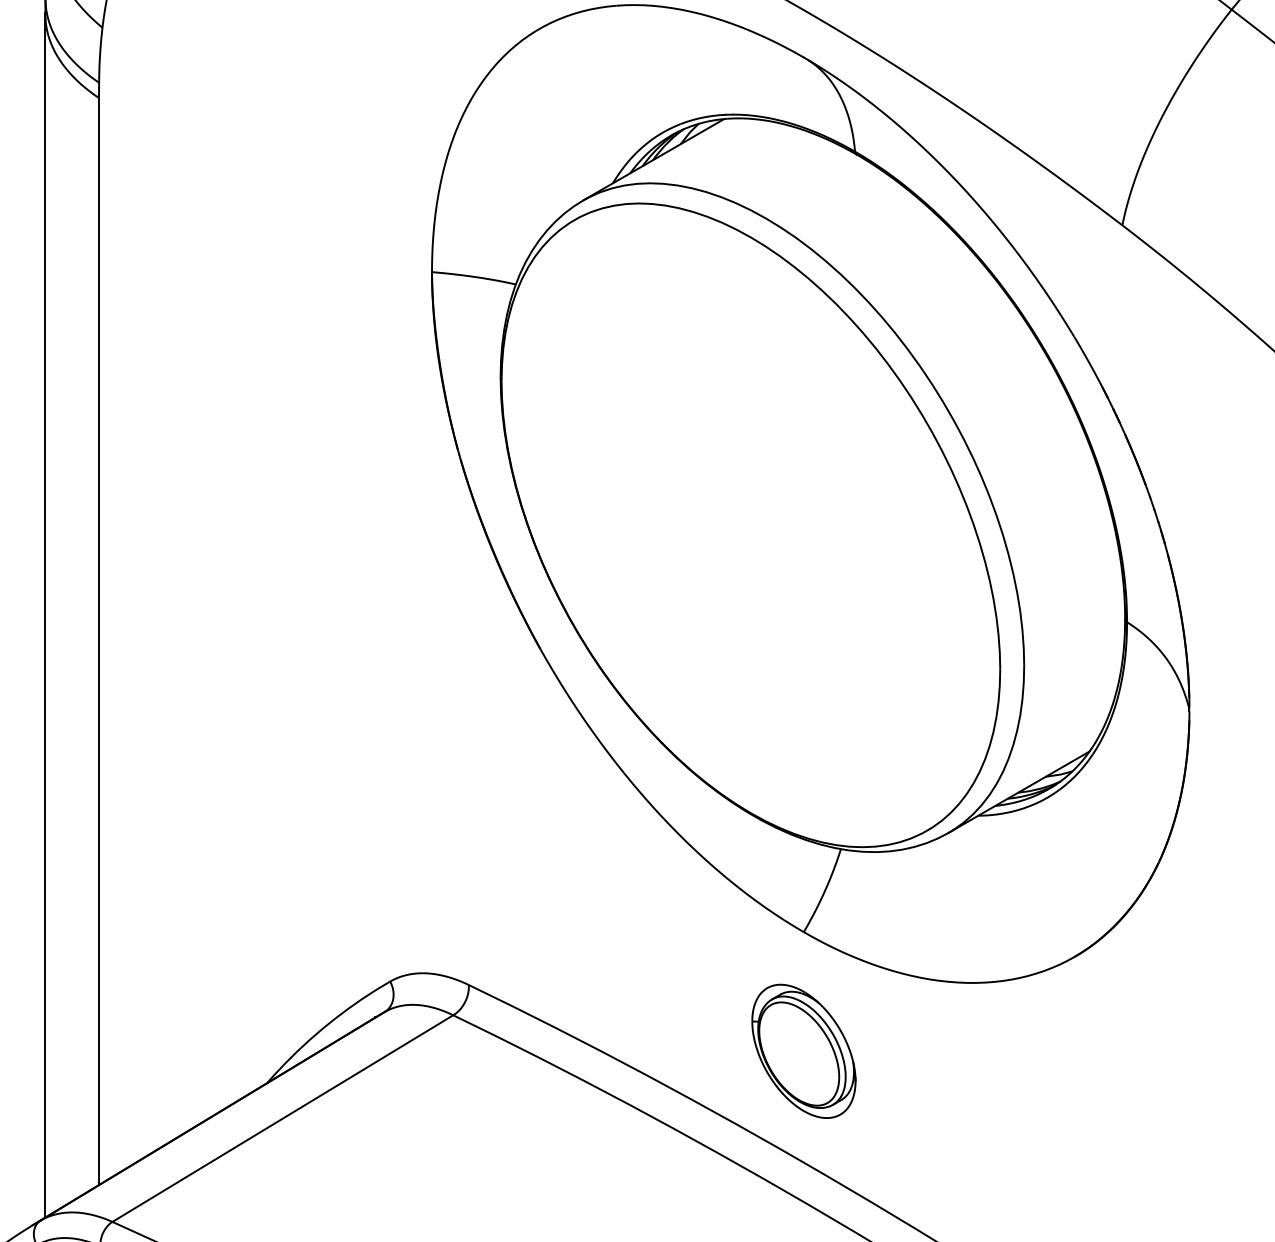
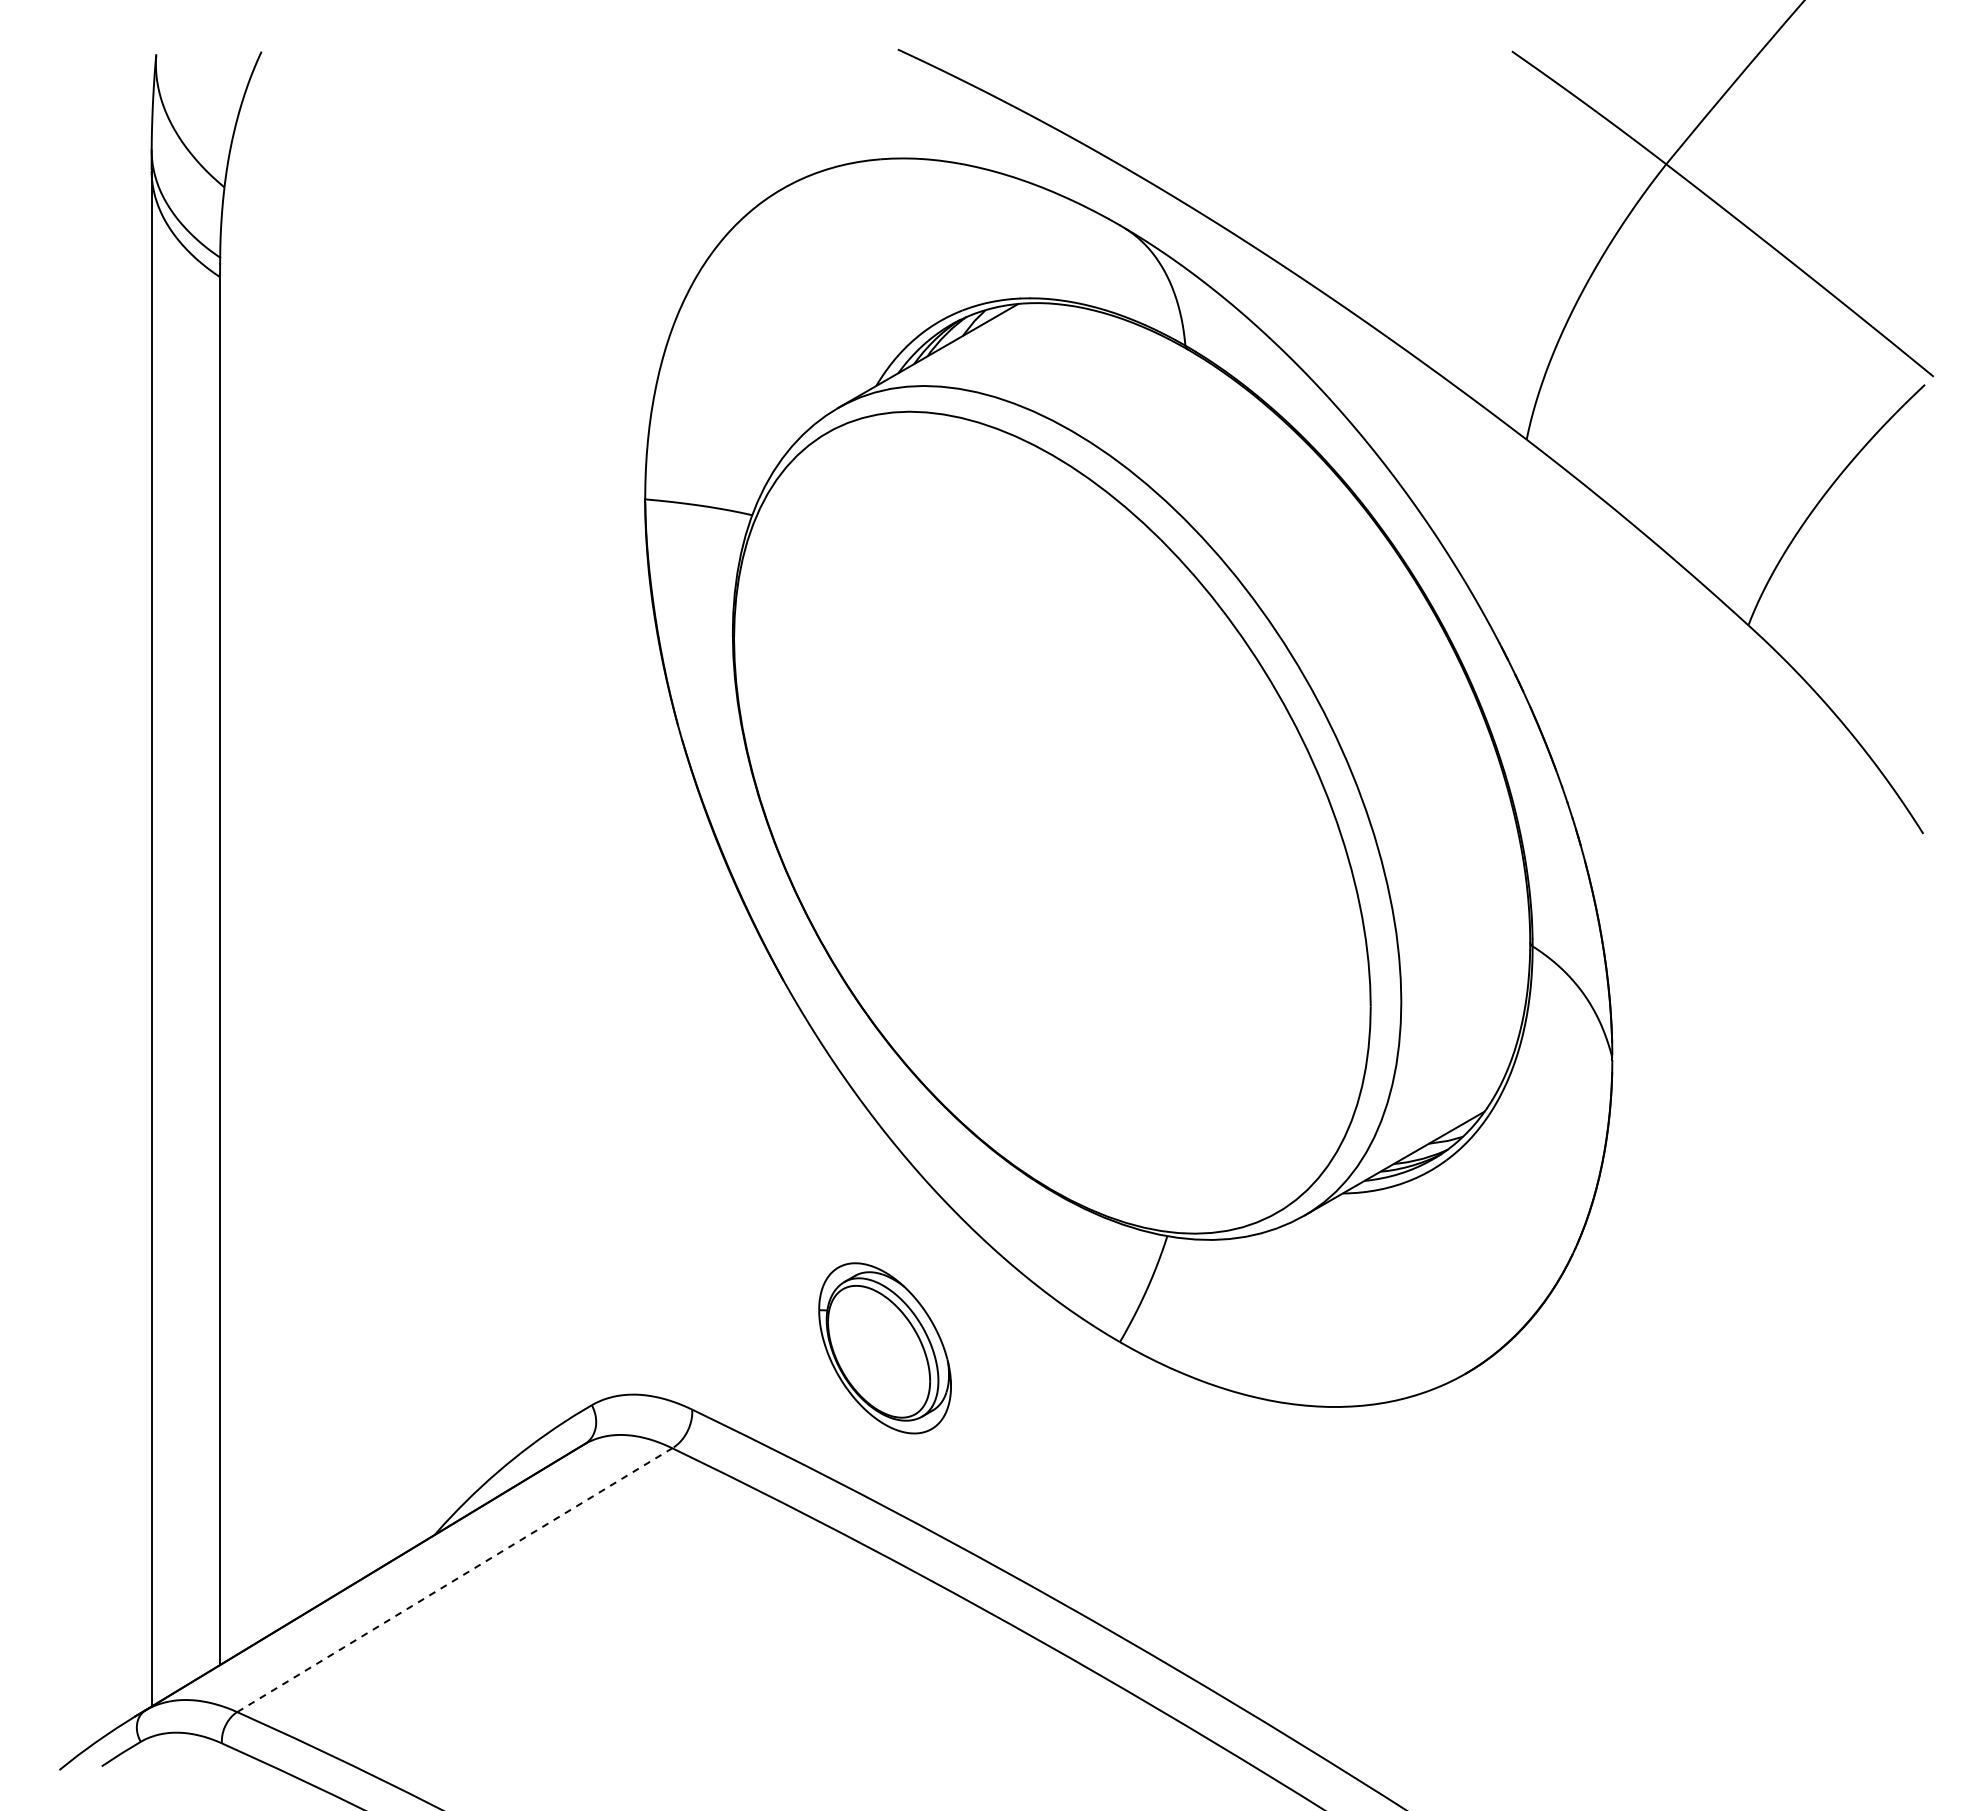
part: (803, 1051) -> (884, 1348), moved
line: (283, 1118) -> (455, 1579), solid -> dashed

